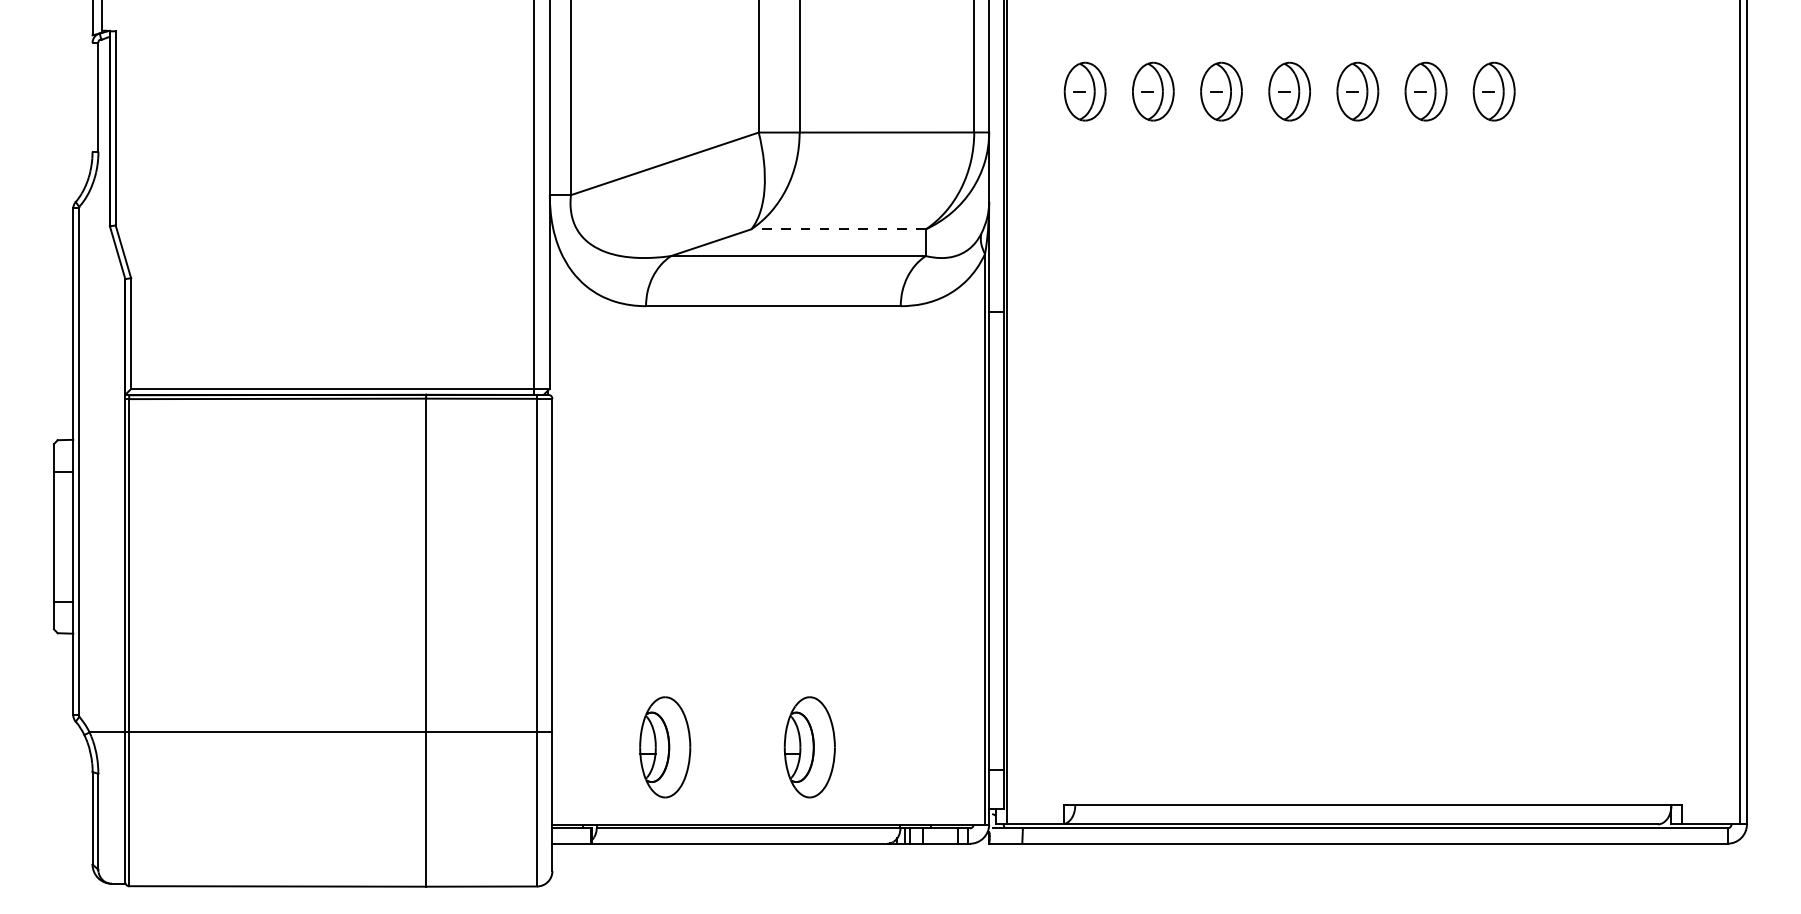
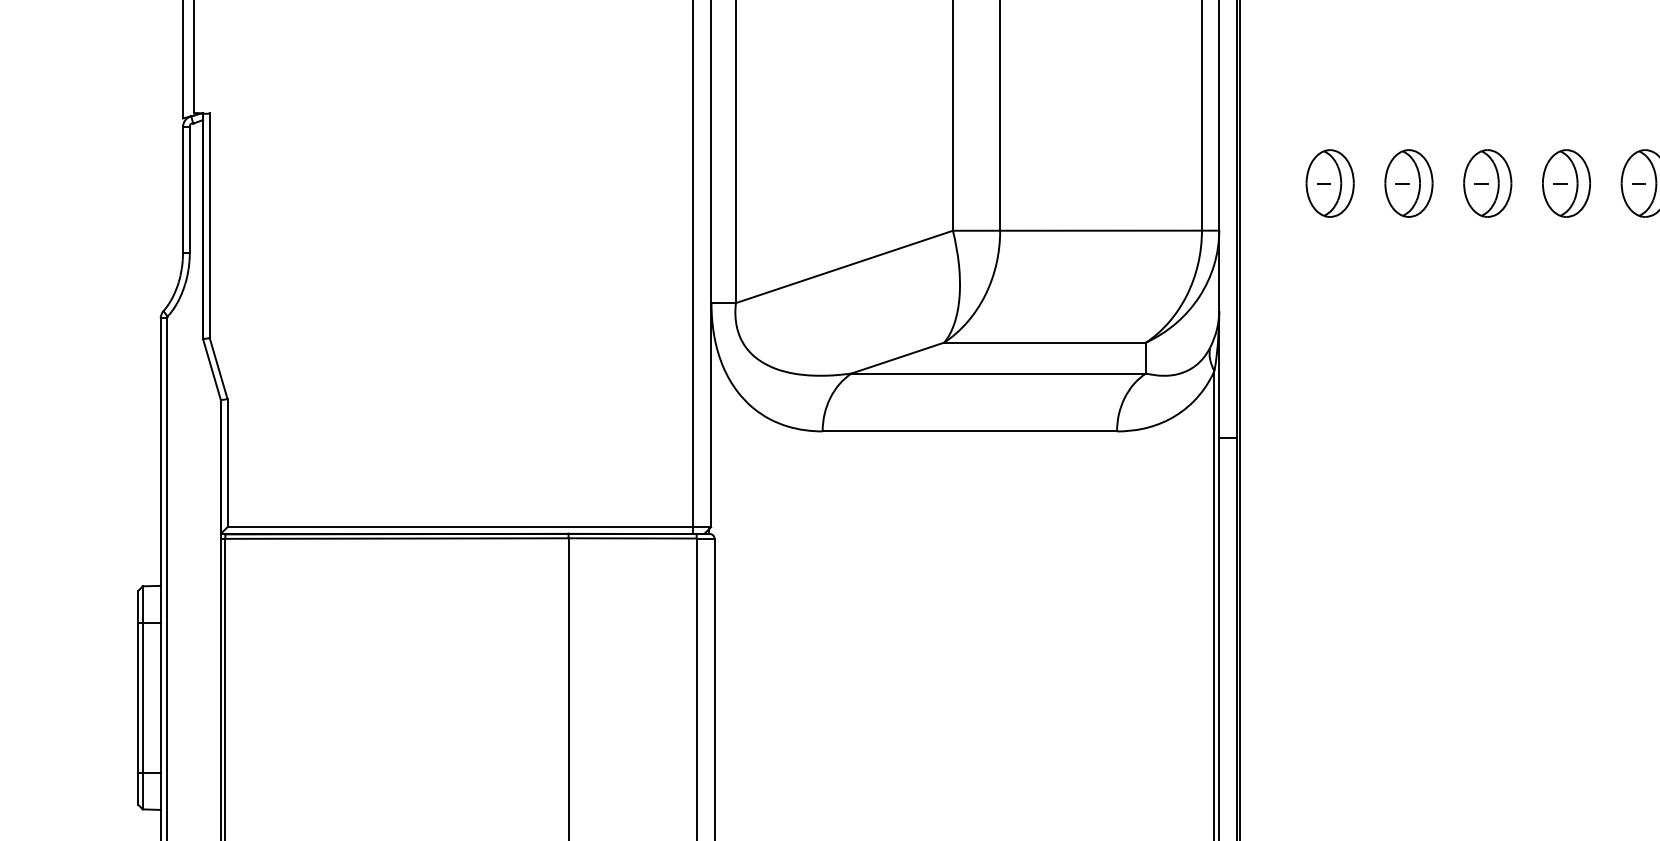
line: (92, 96) -> (182, 189), added
line: (838, 229) -> (1045, 342), dashed -> solid
line: (57, 536) -> (142, 697), added

